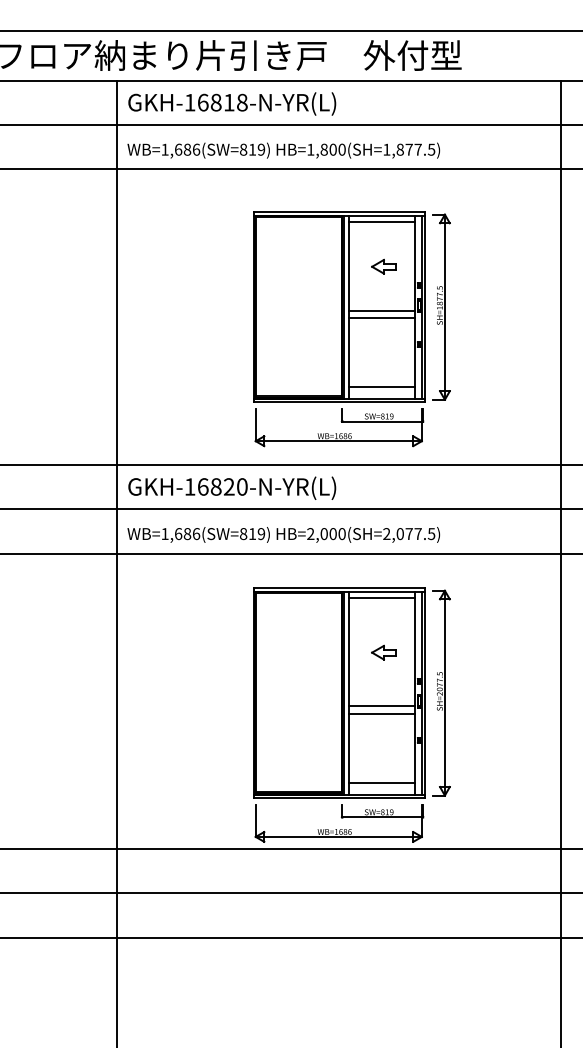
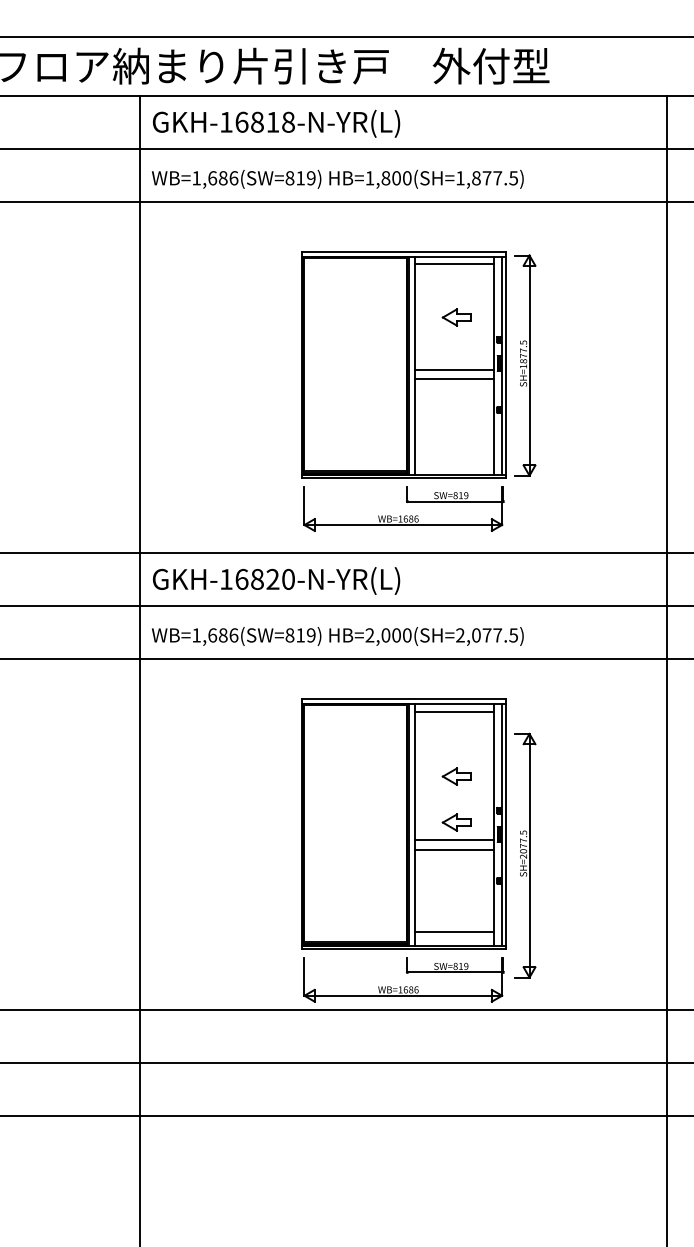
line: (381, 386) -> (454, 460), removed
part: (383, 691) -> (456, 822), added
part: (441, 692) -> (525, 855), moved

